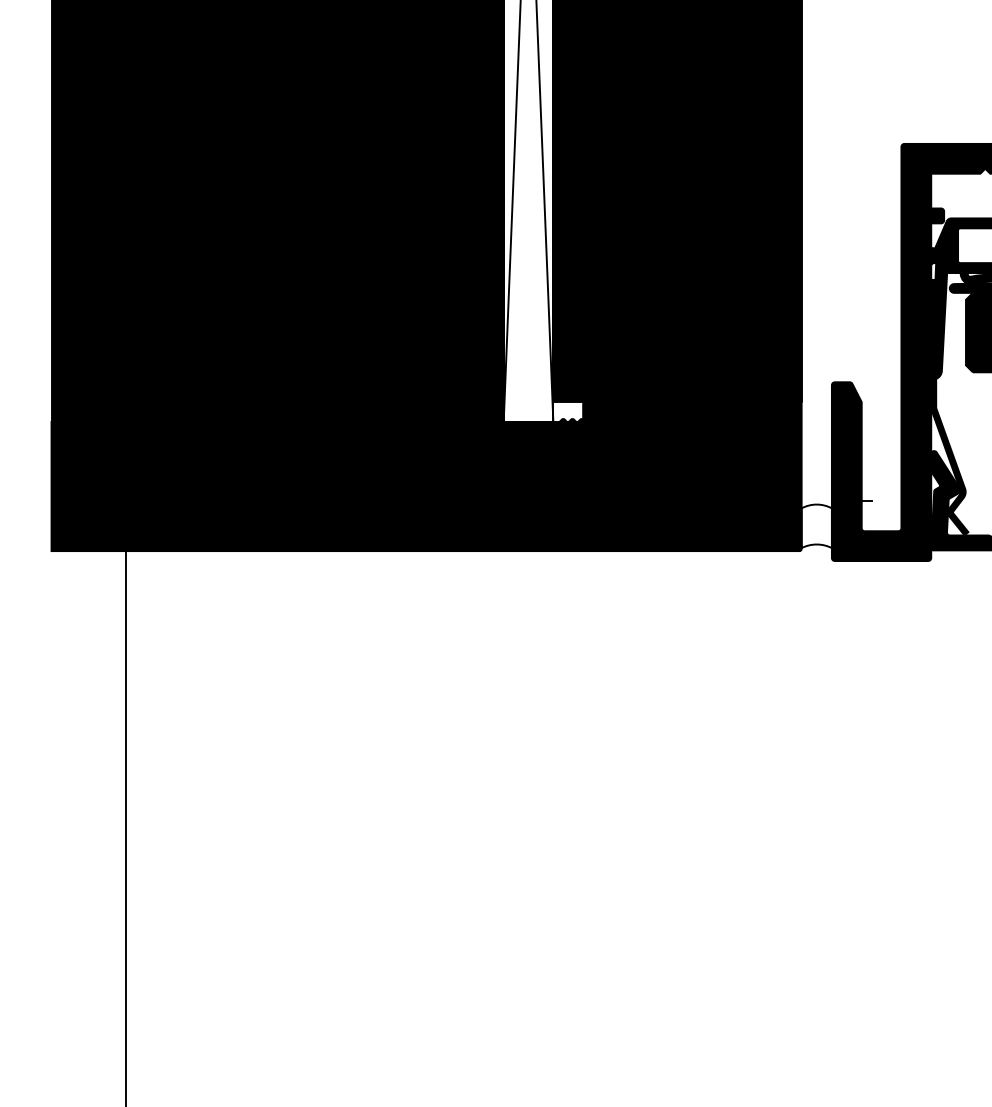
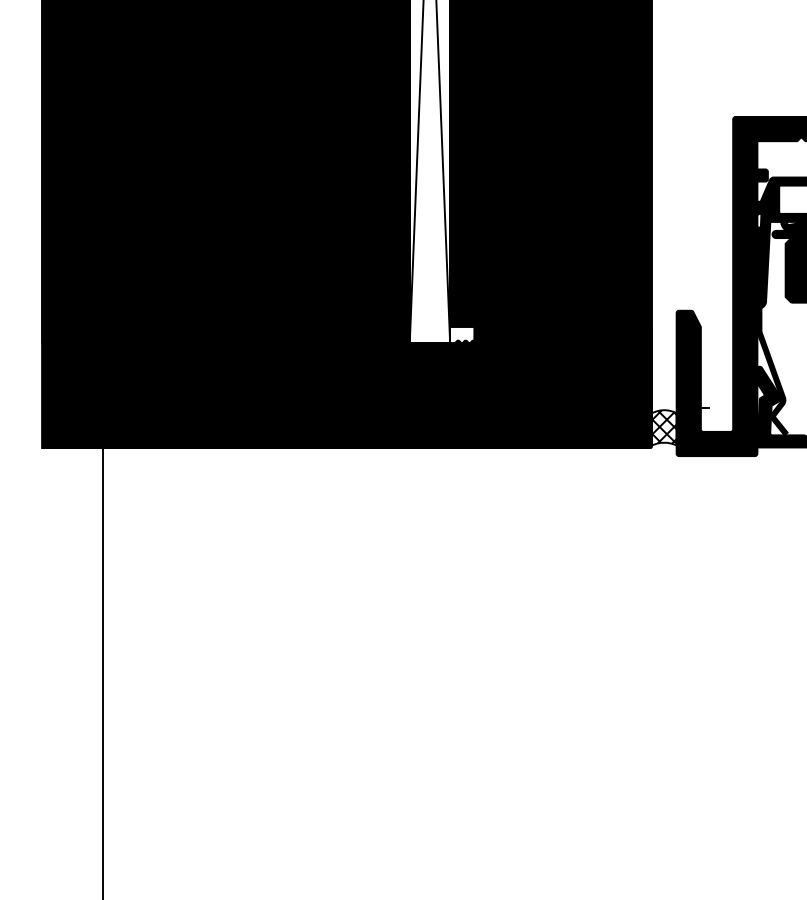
hatch: (816, 524) -> (664, 426), added

